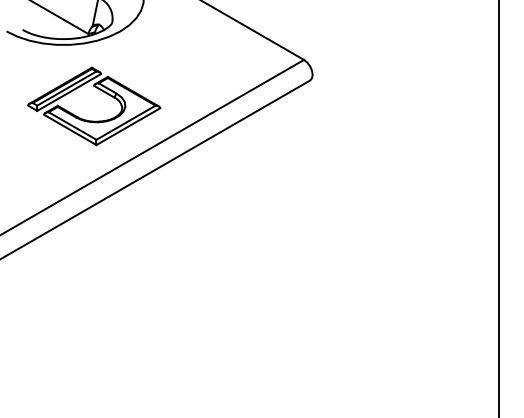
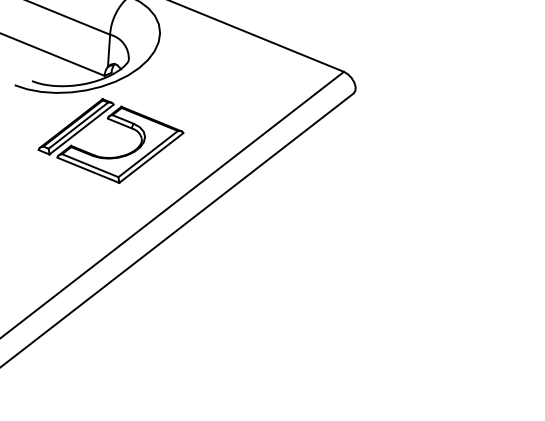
part: (94, 120) -> (113, 156), moved

